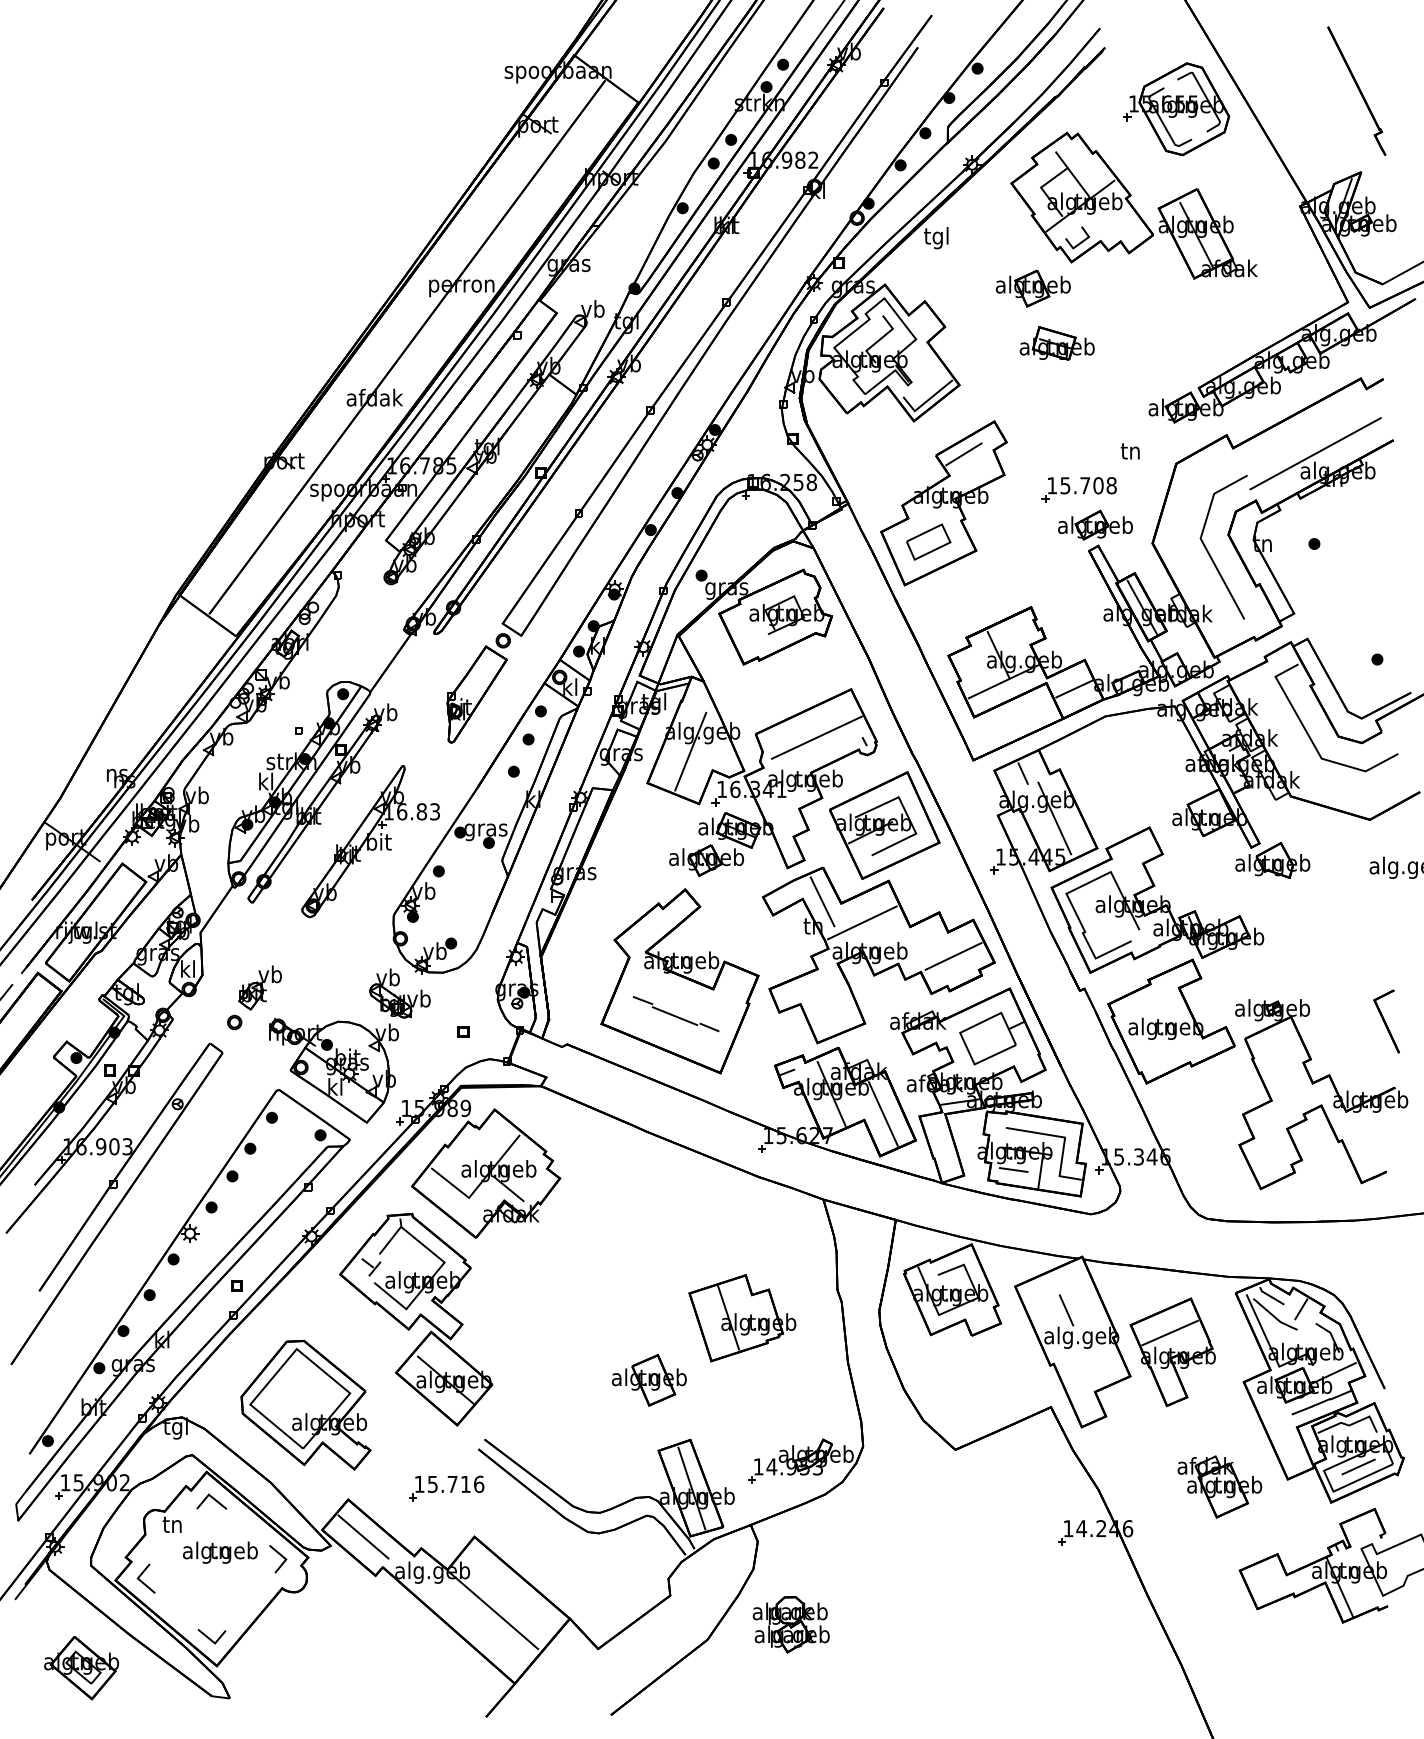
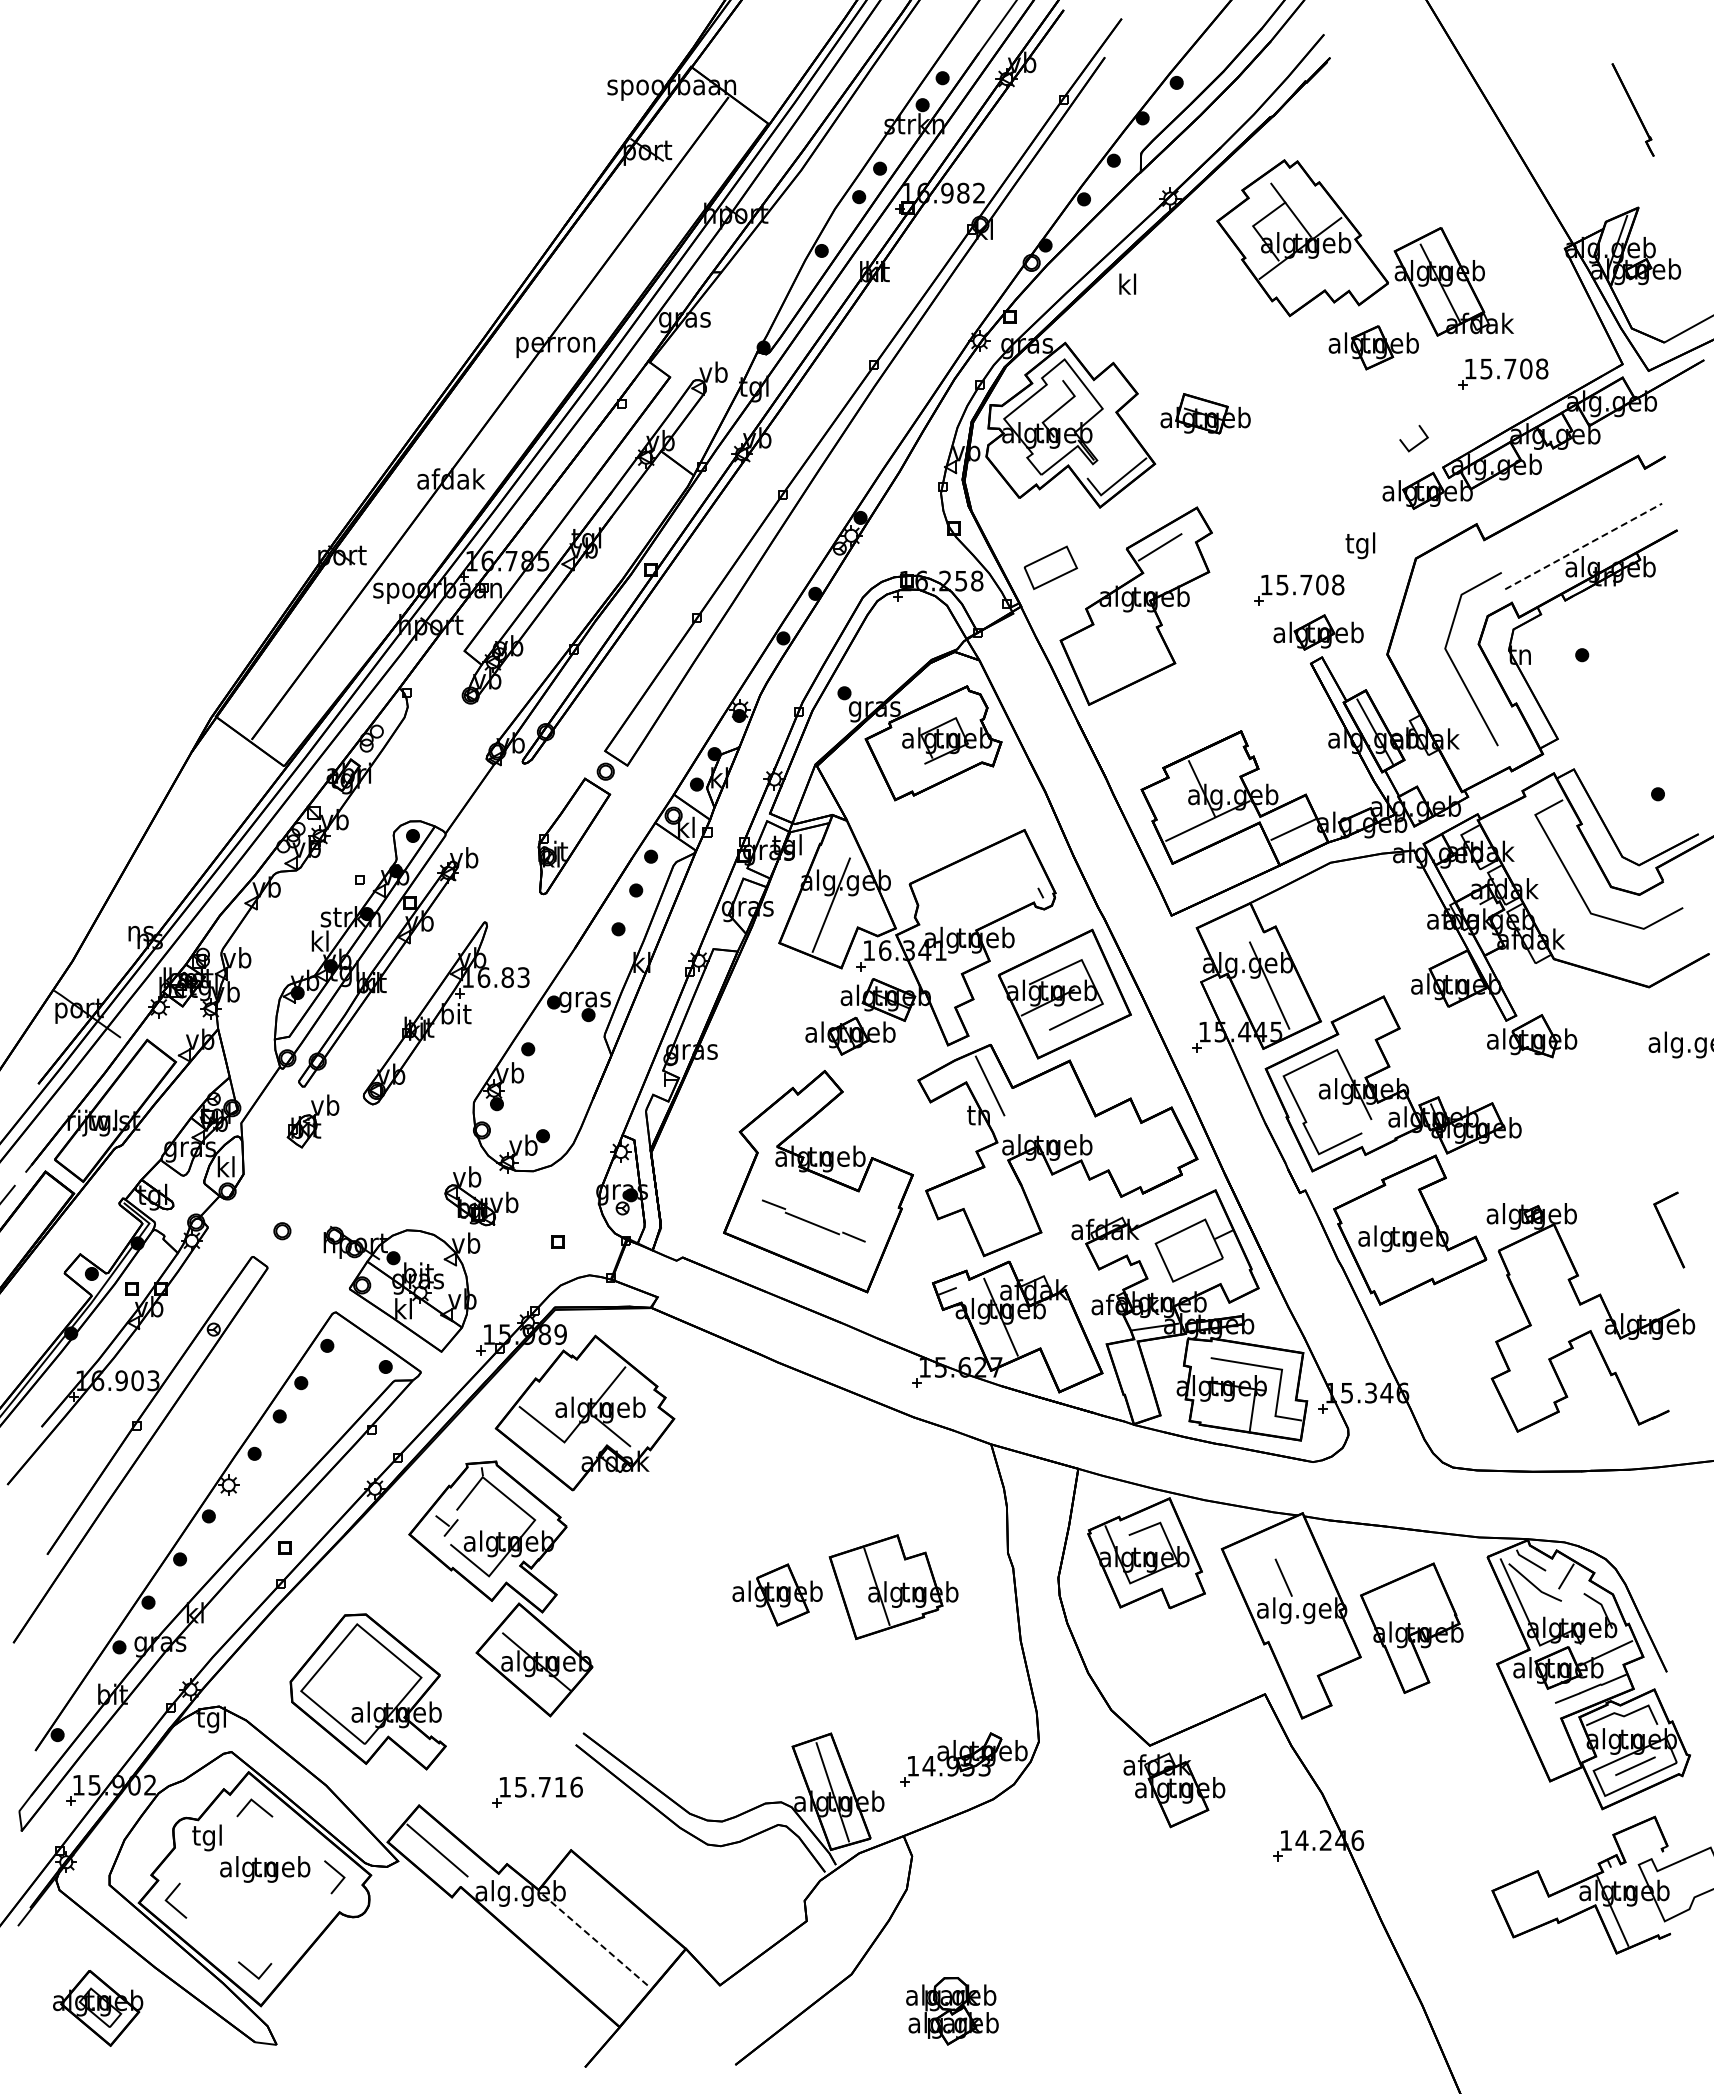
part: (1356, 90) -> (1632, 109), size x0.6
part: (1176, 108) -> (1416, 131), removed
text: (935, 237) -> (1126, 286), tgl -> kl
line: (1079, 242) -> (1416, 444), moved
part: (1033, 288) -> (1373, 347), moved
part: (1249, 310) -> (1503, 373), added
part: (1057, 343) -> (1205, 413), moved
text: (1130, 452) -> (1360, 545), tn -> tgl
line: (1316, 453) -> (1584, 546), solid -> dashed
part: (928, 541) -> (1050, 567), moved
line: (817, 737) -> (983, 888), removed
line: (1023, 773) -> (1231, 931), removed
line: (861, 923) -> (1037, 1111), removed
line: (953, 956) -> (1147, 1151), removed
part: (259, 987) -> (312, 1121), moved
line: (882, 1113) -> (1062, 1340), removed
line: (1013, 1169) -> (1219, 1408), removed
line: (1170, 1332) -> (1408, 1604), removed
part: (649, 1379) -> (777, 1594), moved
part: (1219, 1487) -> (1174, 1790), moved
text: (171, 1526) -> (206, 1837), tn -> tgl
line: (493, 1610) -> (594, 1939), solid -> dashed
part: (791, 1625) -> (952, 2011), moved

